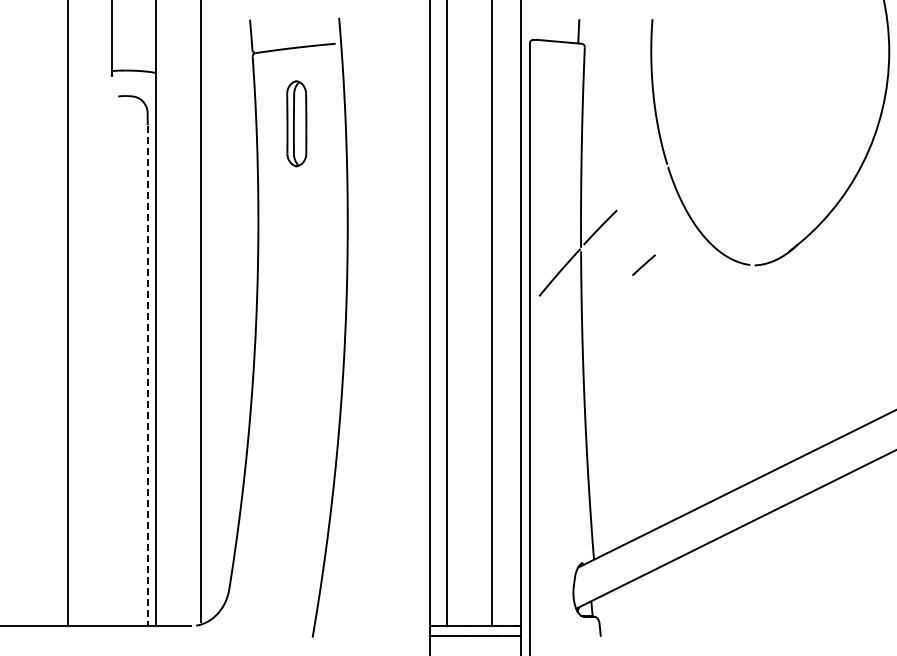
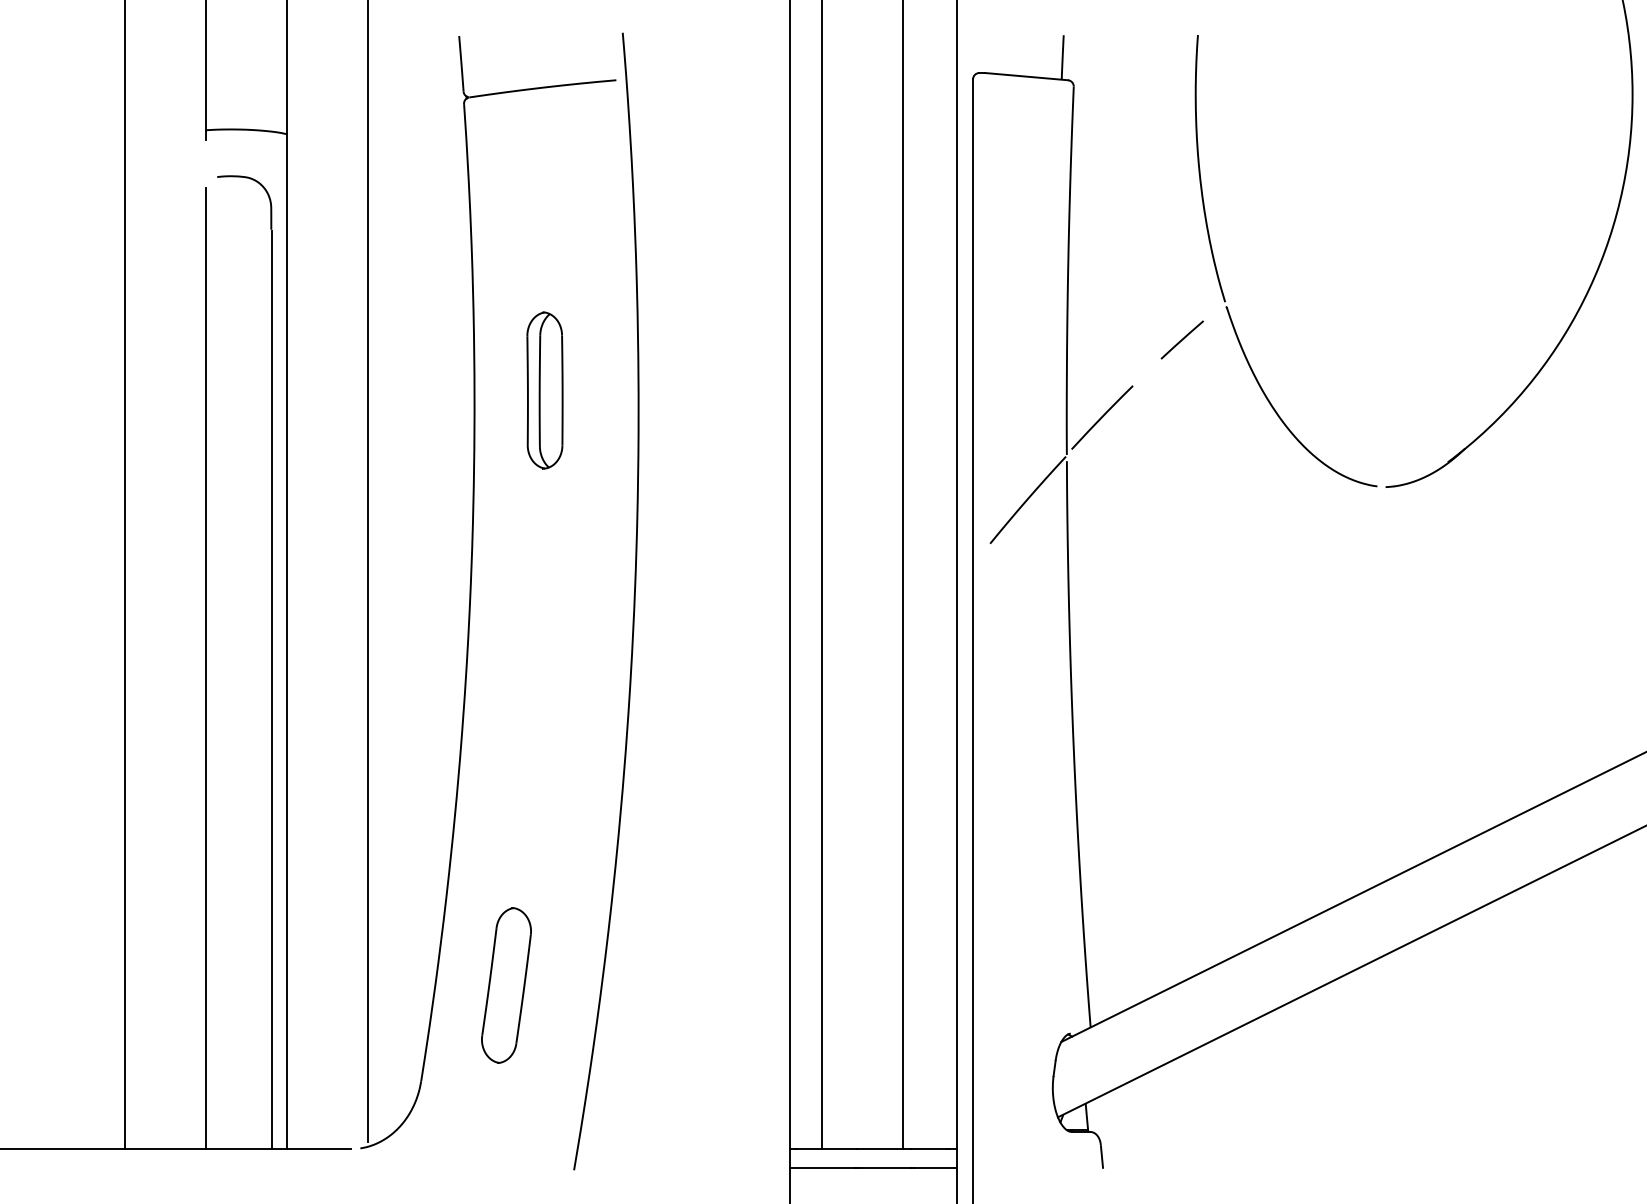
part: (296, 123) -> (544, 389), moved
line: (643, 264) -> (1181, 338), moved
line: (111, 364) -> (204, 669), added
line: (147, 376) -> (270, 691), dashed -> solid
part: (275, 536) -> (505, 984), added

